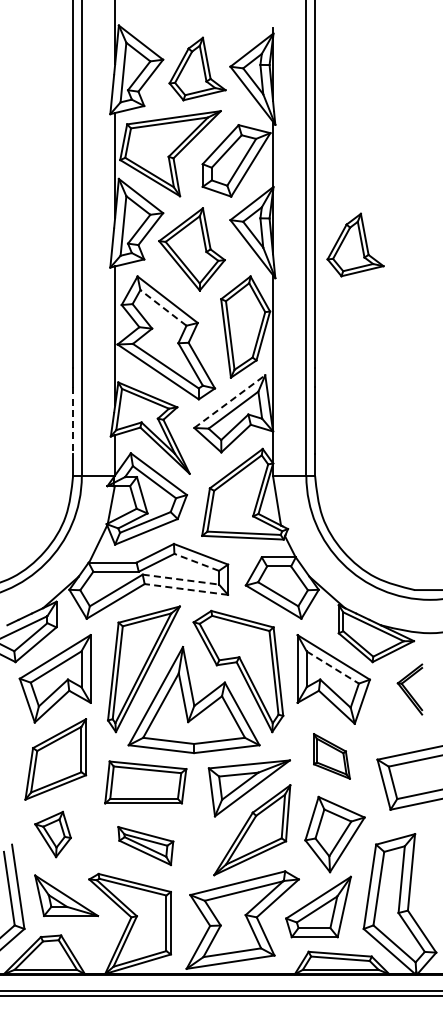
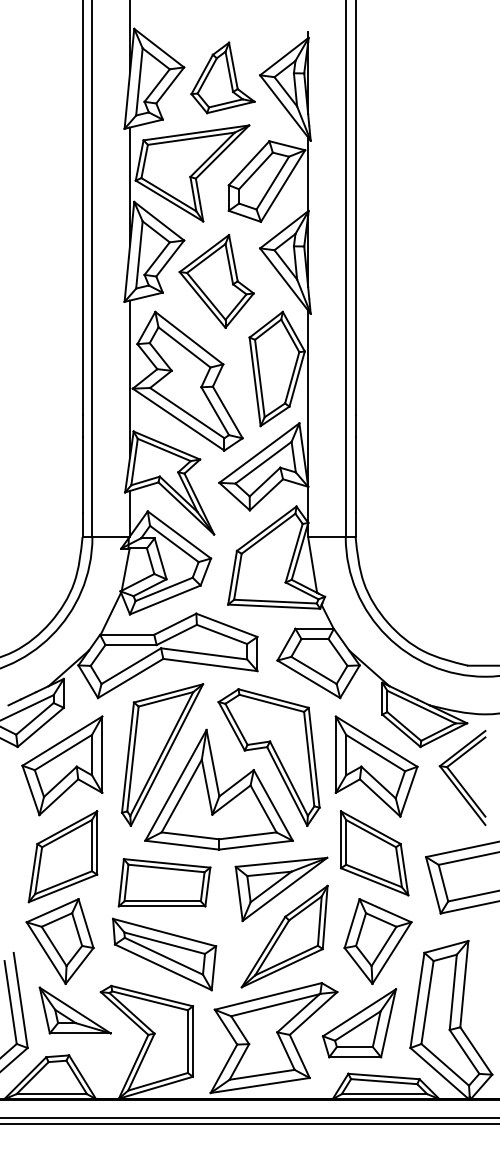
part: (355, 244) -> (401, 275), removed
line: (163, 307) -> (184, 346), dashed -> solid
line: (230, 401) -> (260, 452), dashed -> solid
line: (73, 421) -> (83, 475), dashed -> solid
line: (196, 562) -> (221, 634), dashed -> solid
line: (181, 579) -> (204, 653), dashed -> solid
line: (185, 589) -> (209, 665), dashed -> solid
line: (332, 667) -> (375, 753), dashed -> solid
part: (409, 689) -> (462, 777), size x1.67
part: (331, 756) -> (374, 853), size x1.67
part: (52, 834) -> (59, 941), size x1.67
part: (145, 845) -> (164, 953), size x1.67

